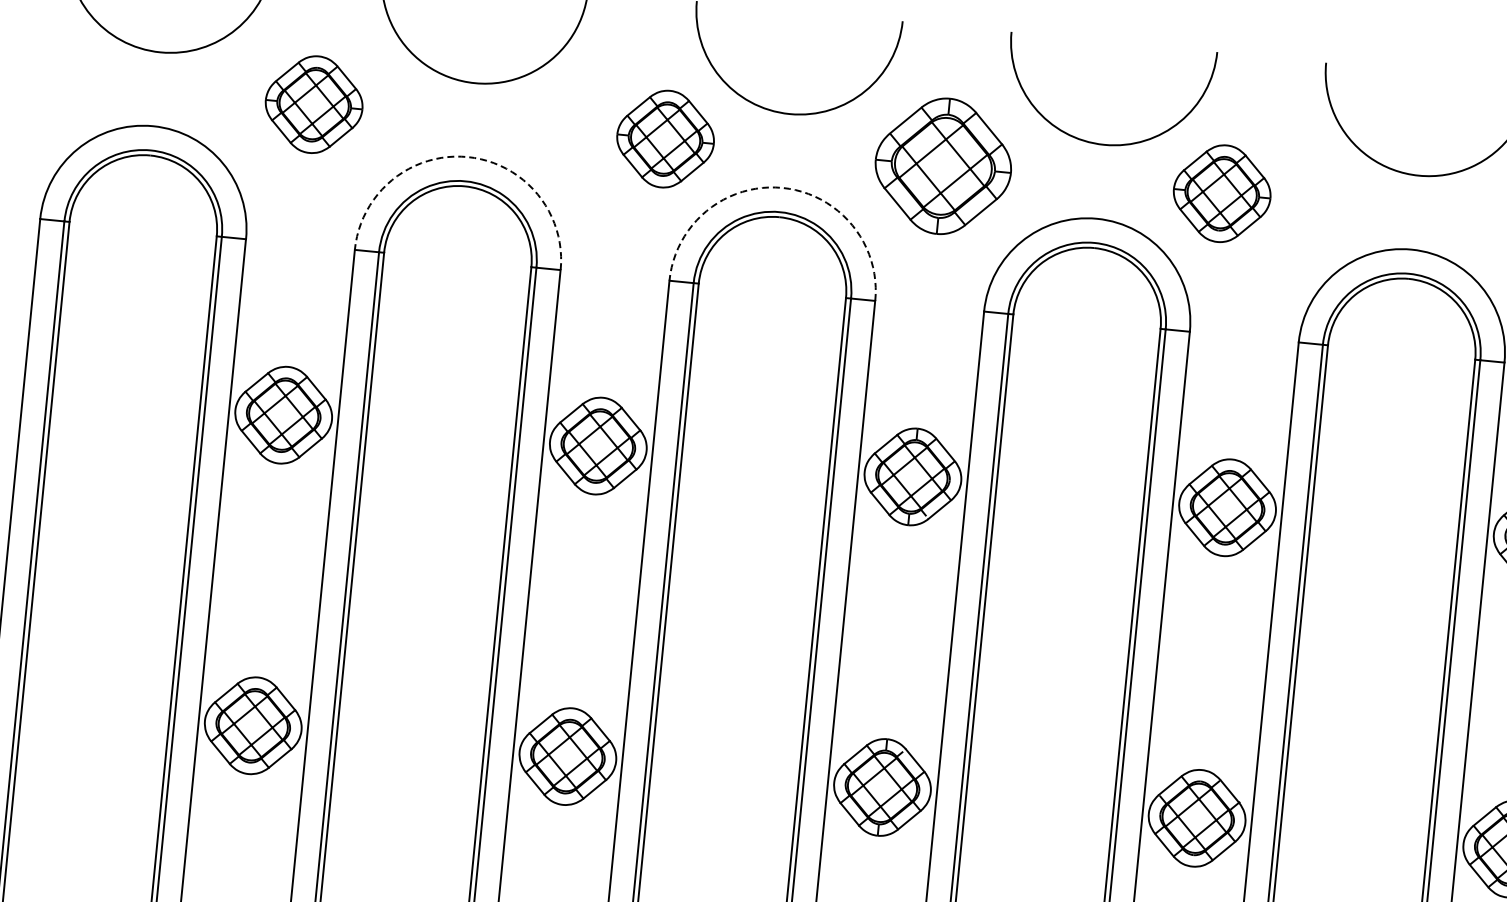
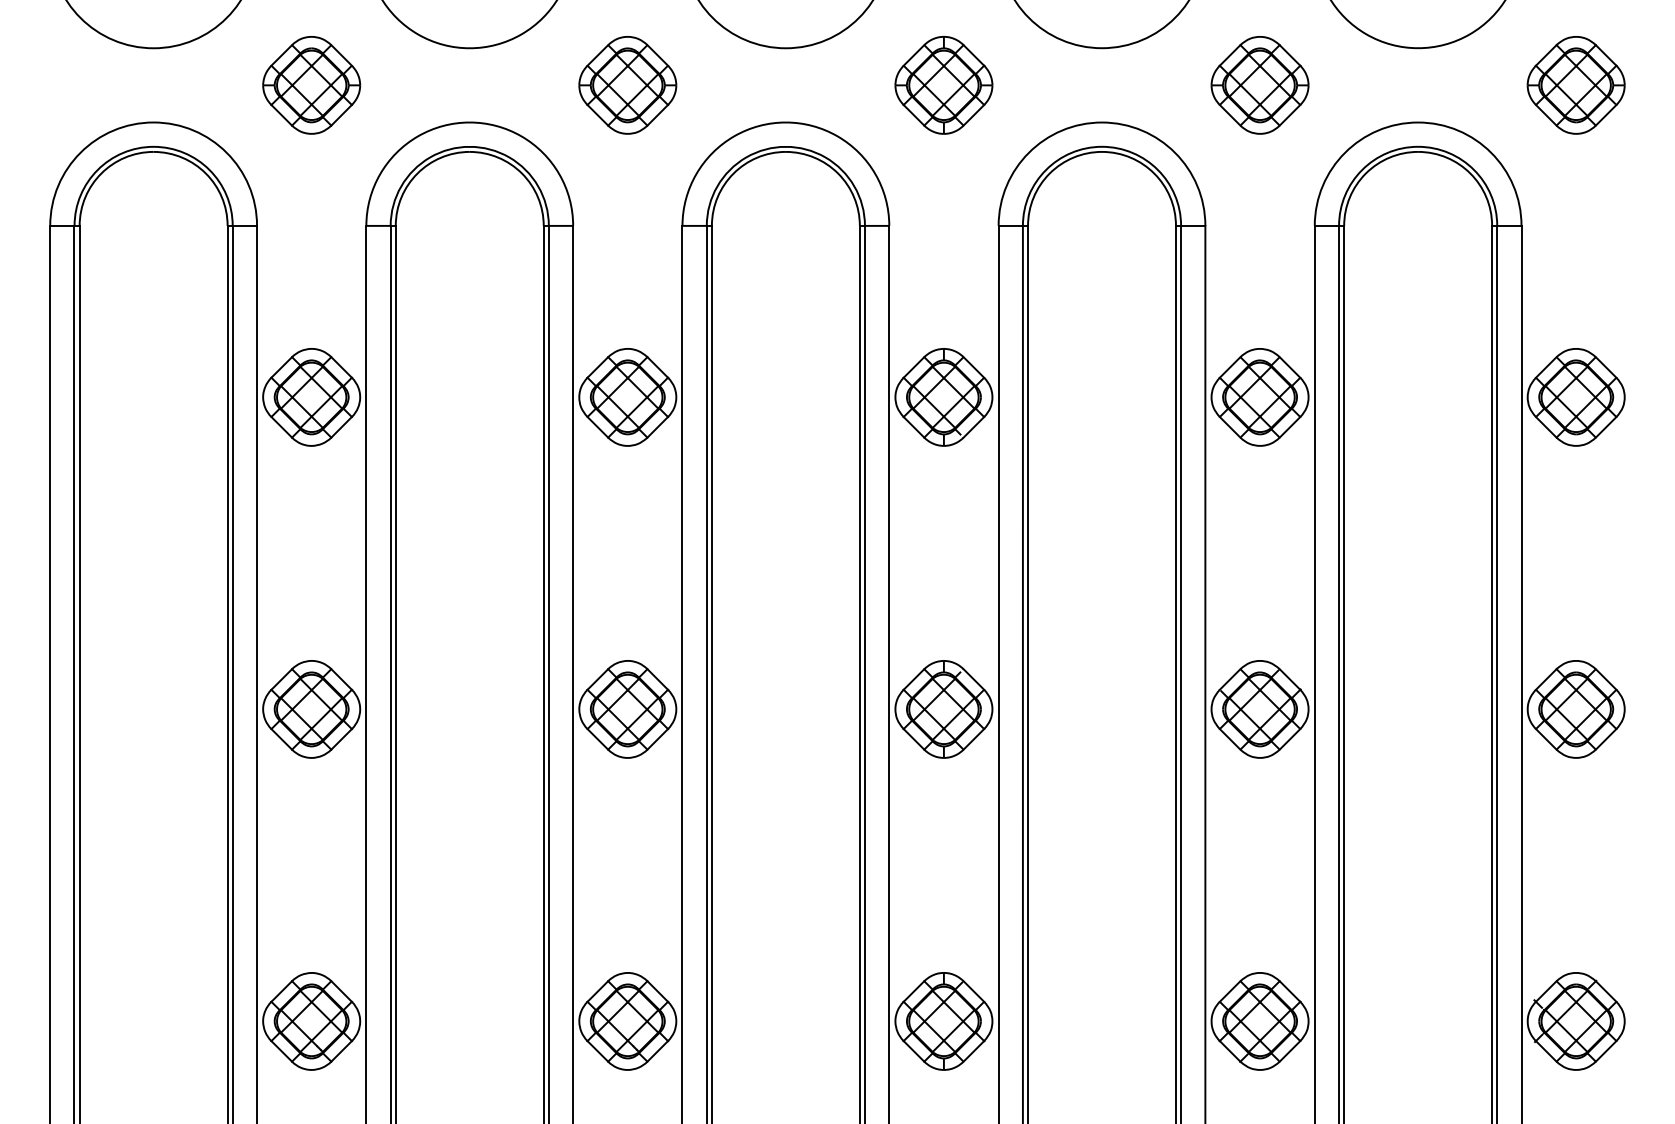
part: (665, 139) -> (627, 85), moved
arc: (467, 157) -> (469, 122), dashed -> solid
part: (942, 166) -> (943, 85), size x0.71
arc: (782, 187) -> (785, 122), dashed -> solid
part: (1221, 193) -> (1259, 85), moved

